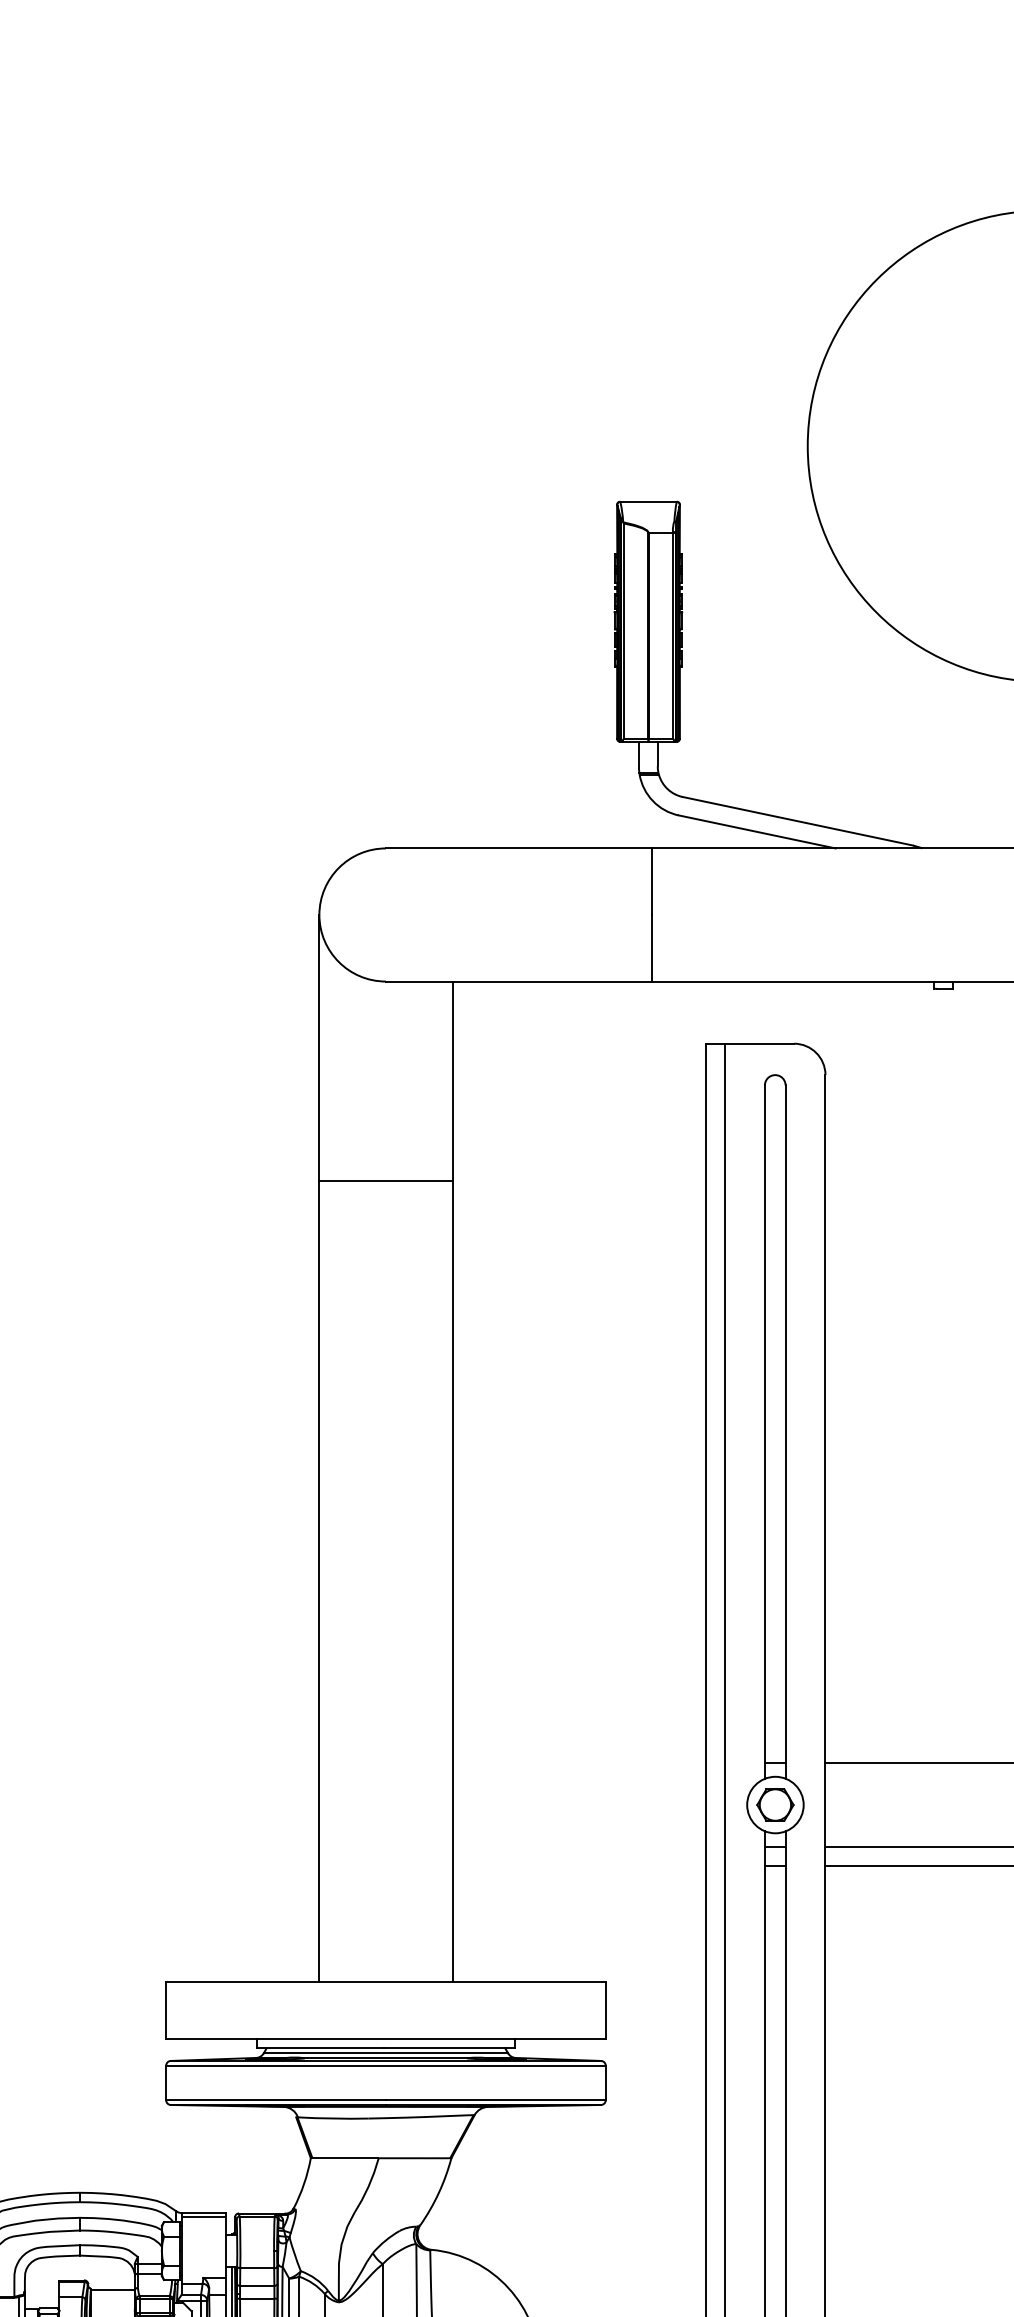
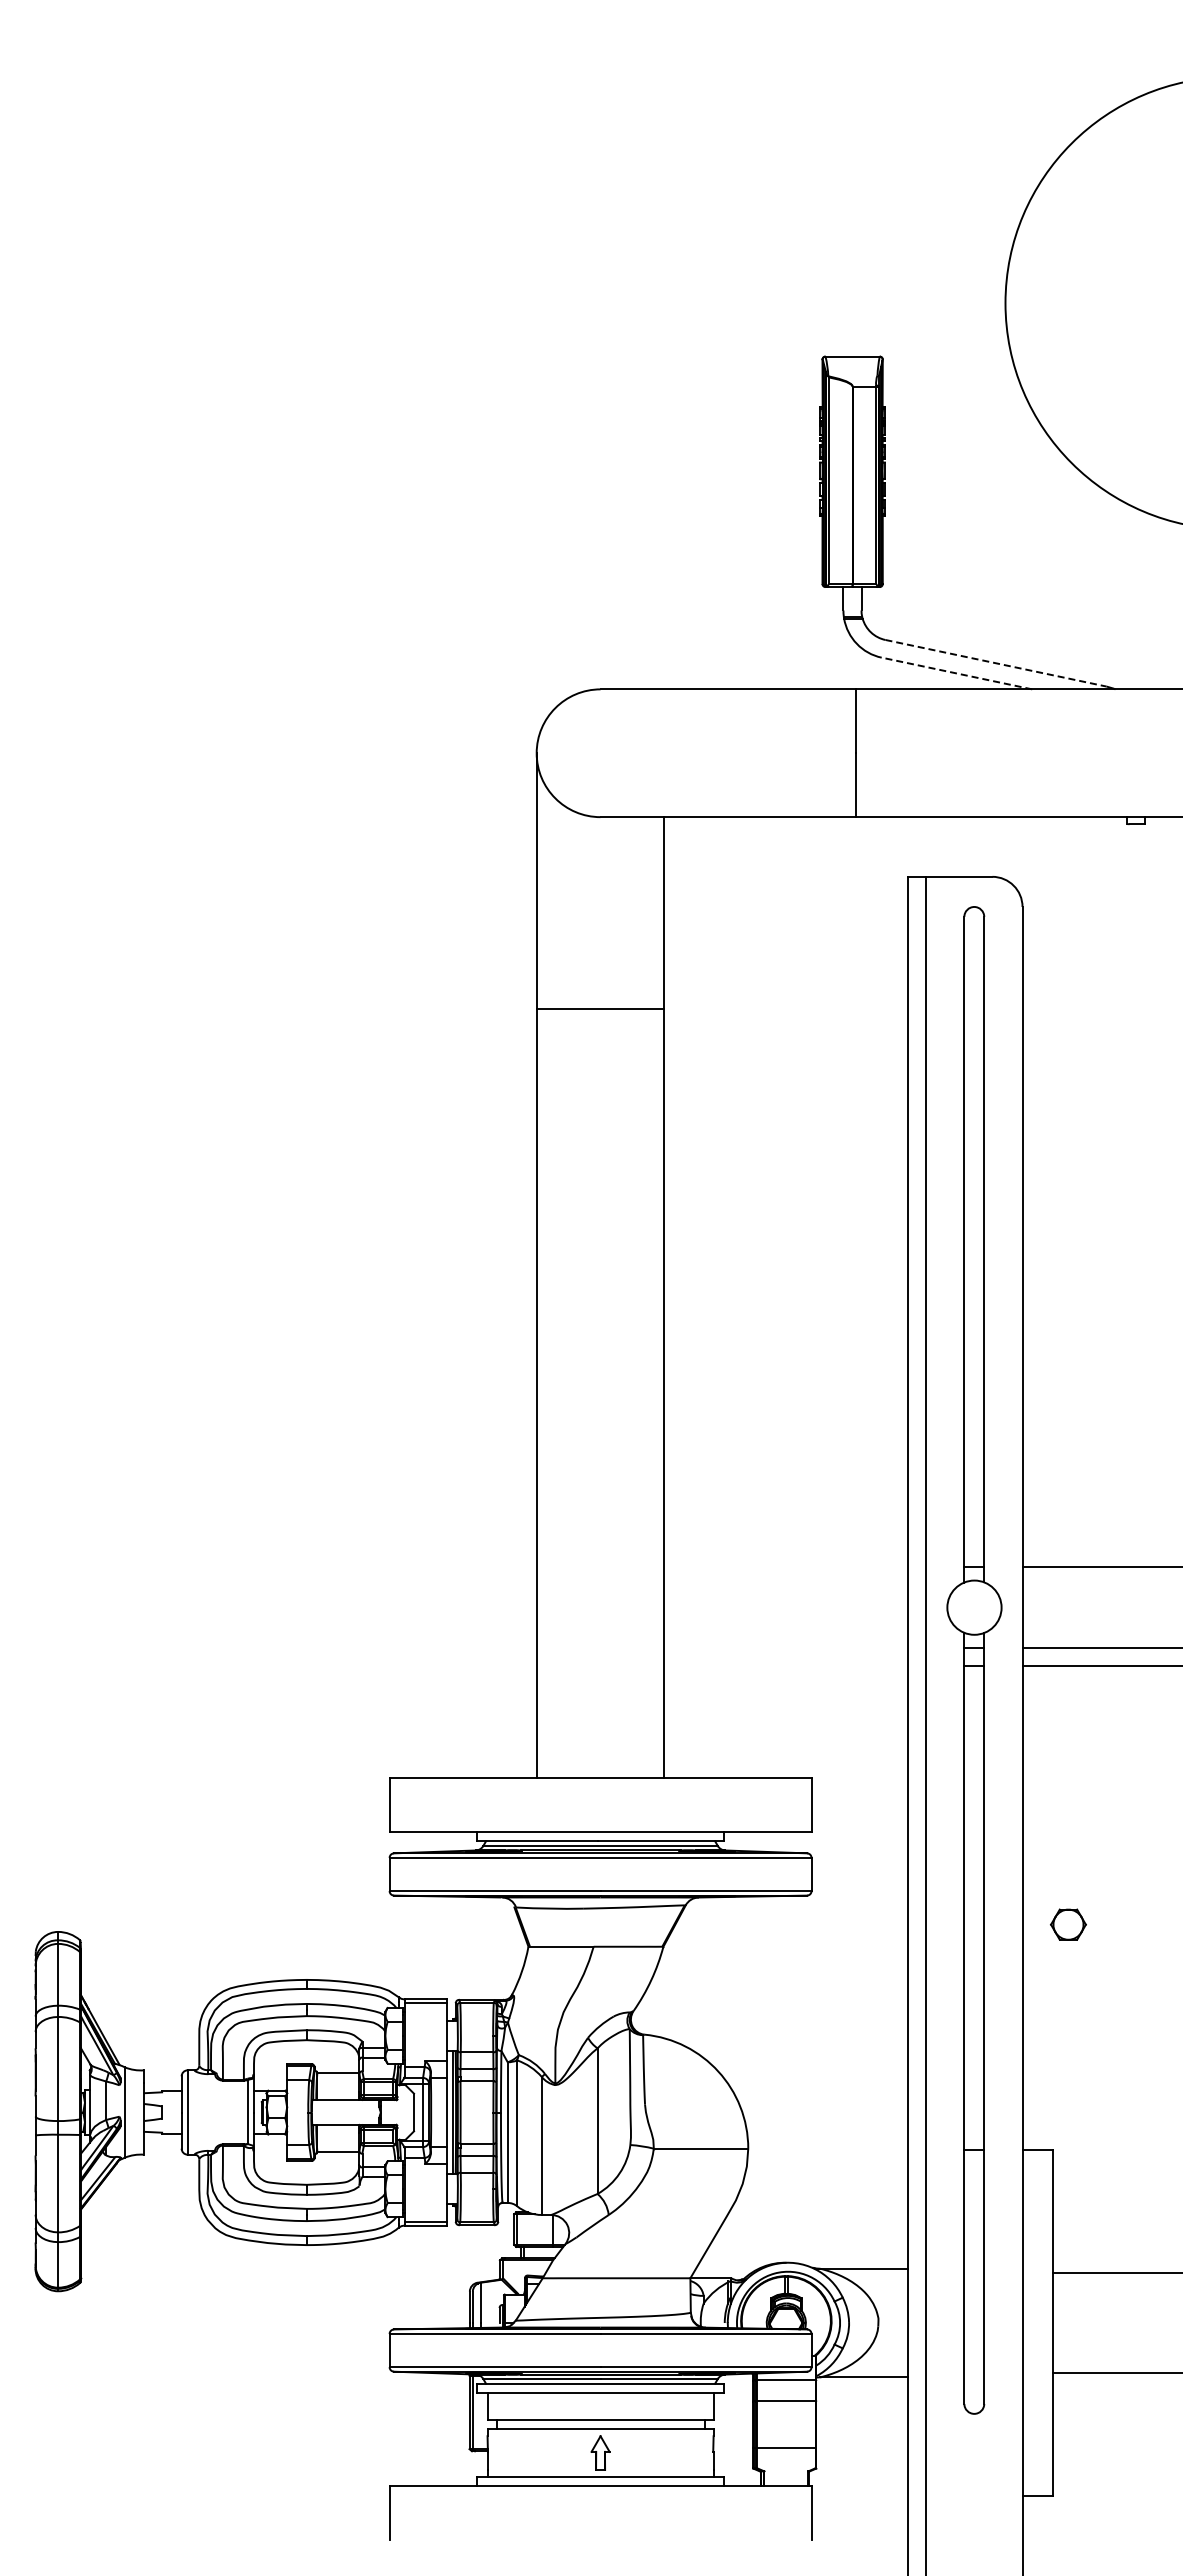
line: (798, 821) -> (996, 663), solid -> dashed
line: (756, 831) -> (956, 673), solid -> dashed
part: (775, 1804) -> (1068, 1924), moved

